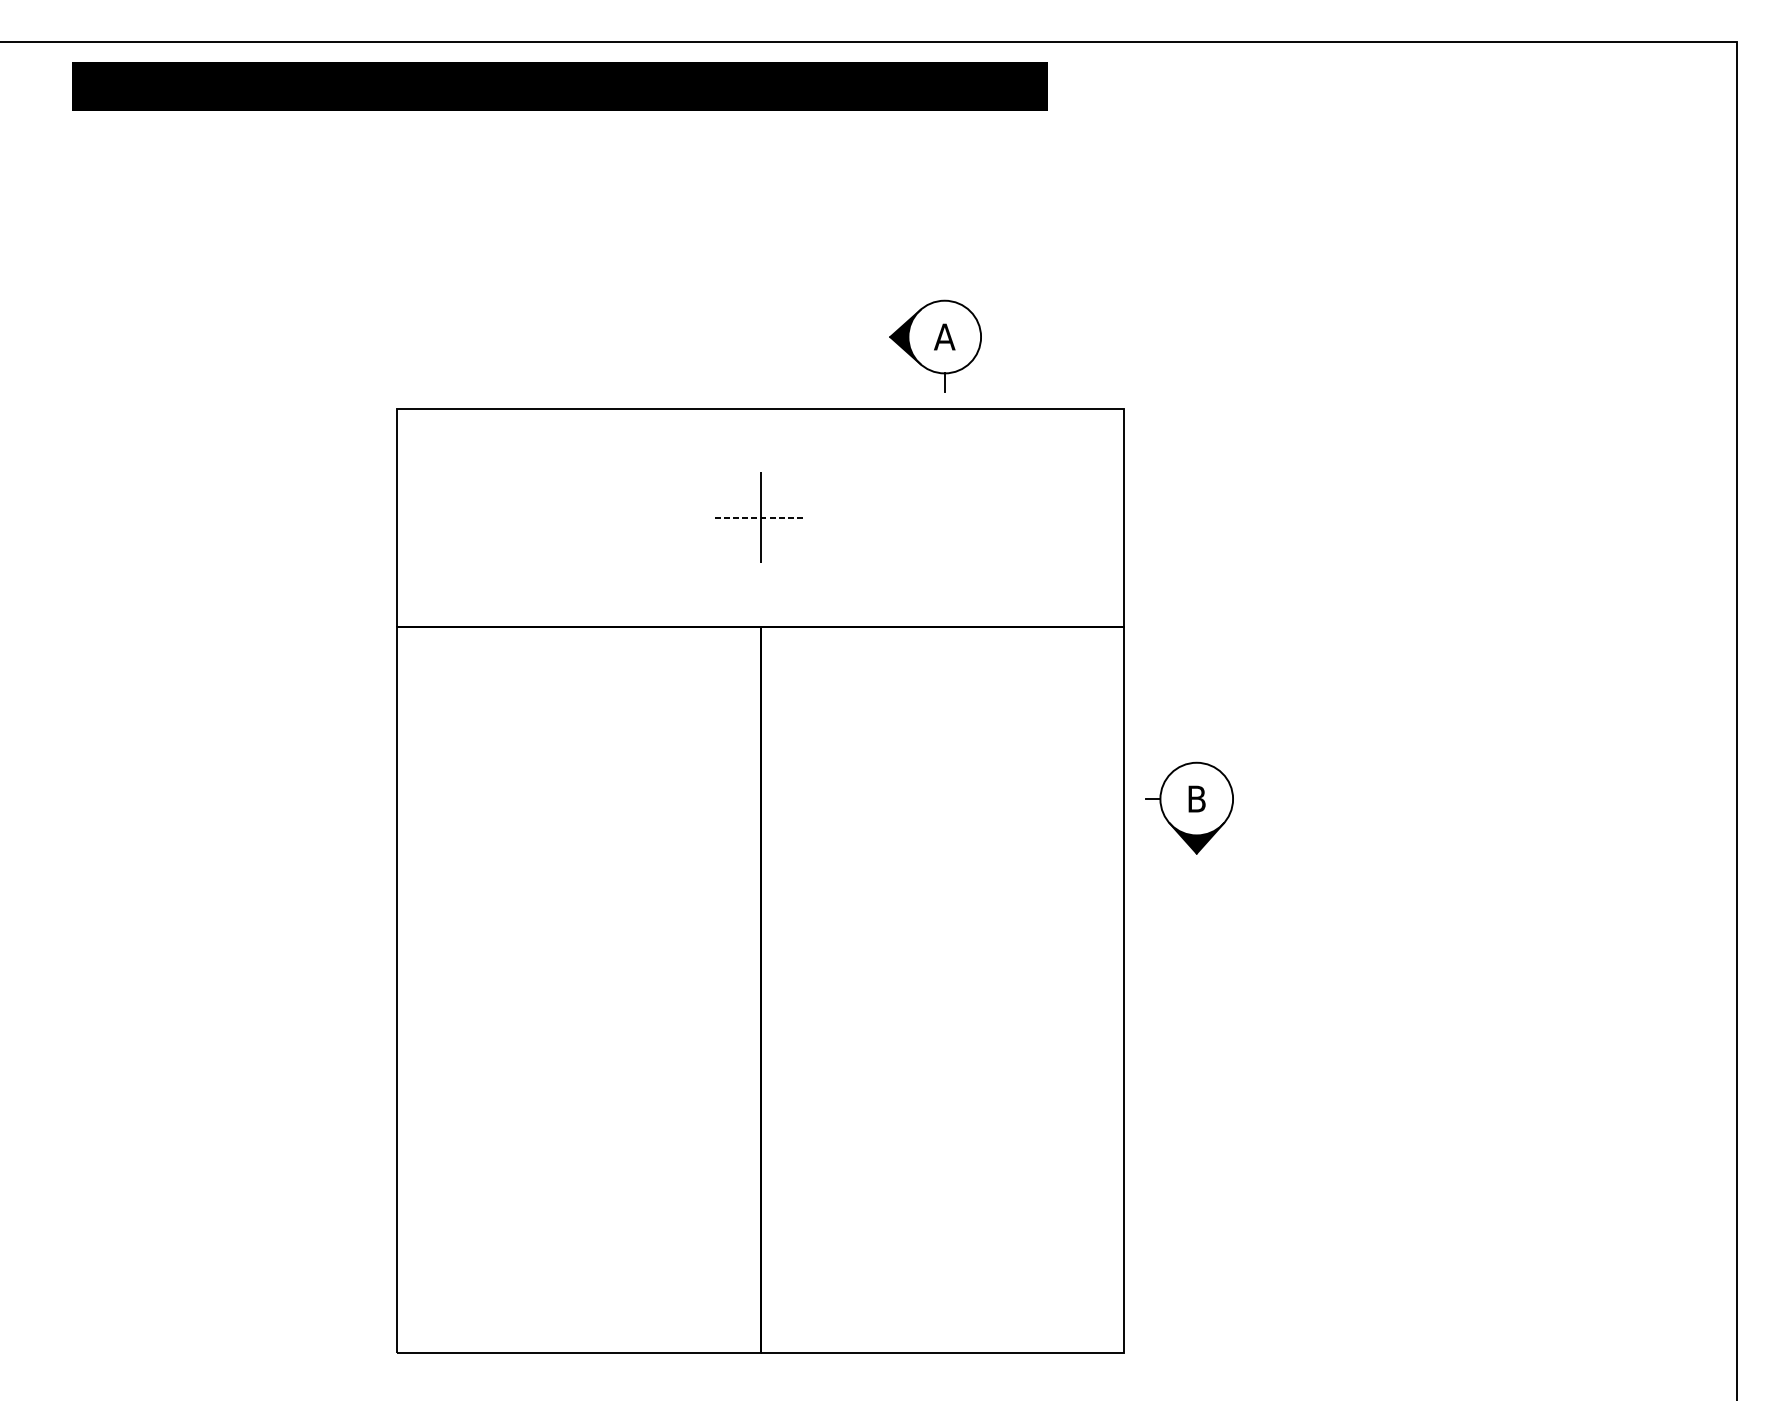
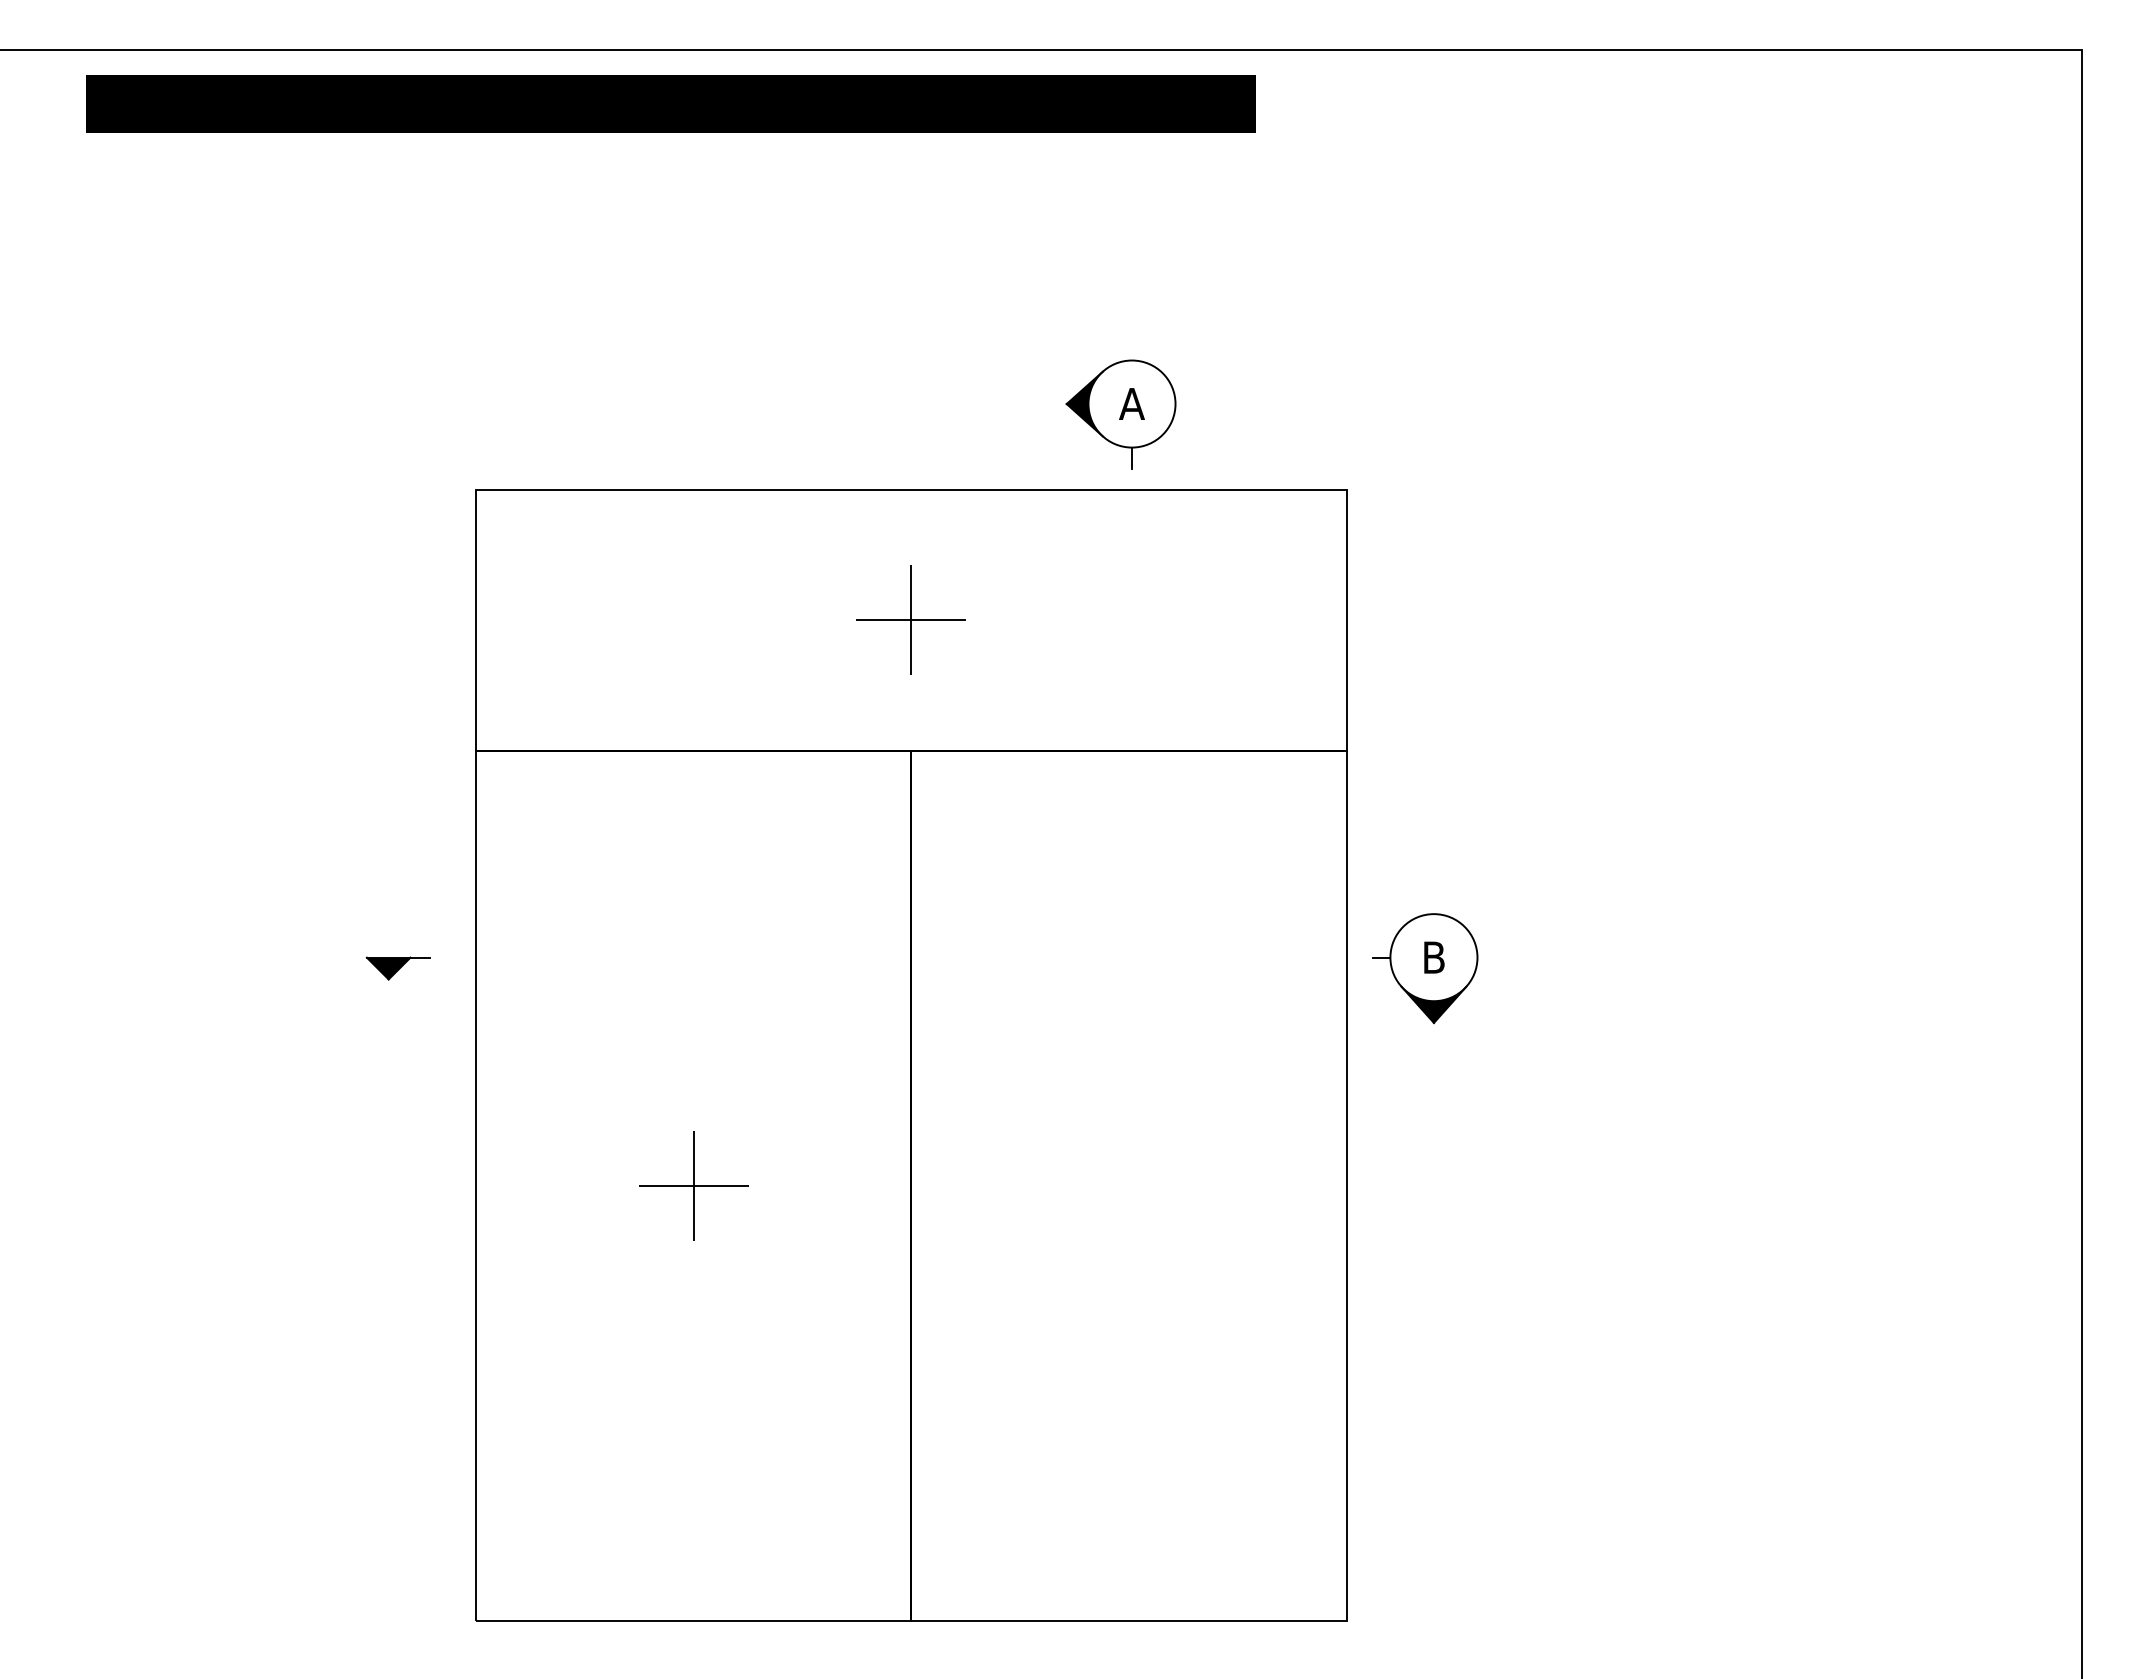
line: (760, 517) -> (911, 620), dashed -> solid
part: (331, 808) -> (397, 968), added
part: (578, 989) -> (693, 1185), added

